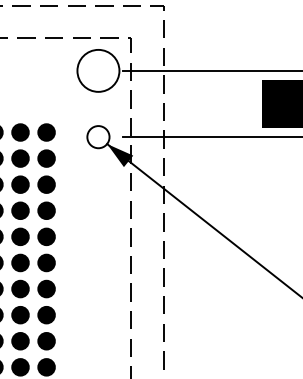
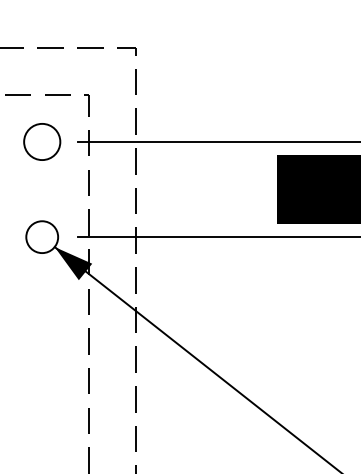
circle: (98, 70) -> (42, 141), size x0.6

